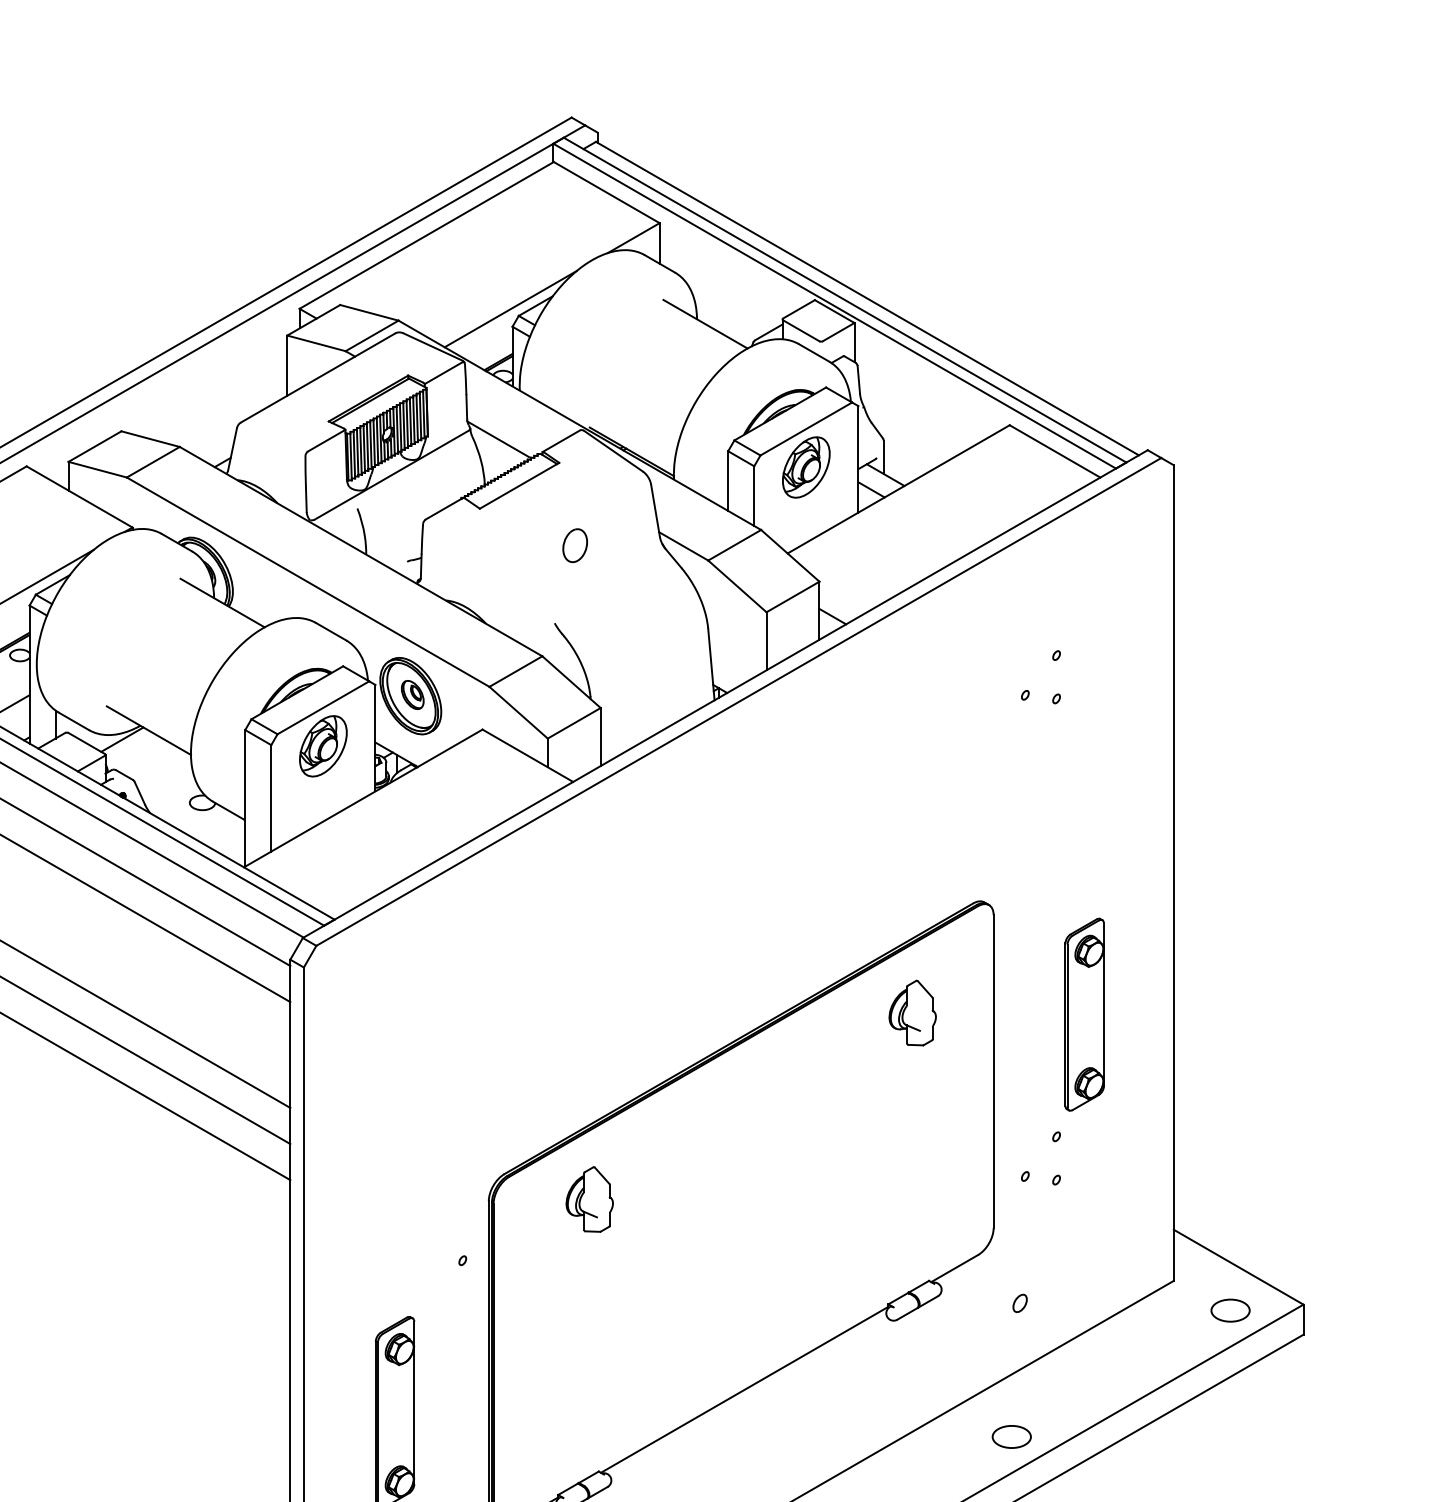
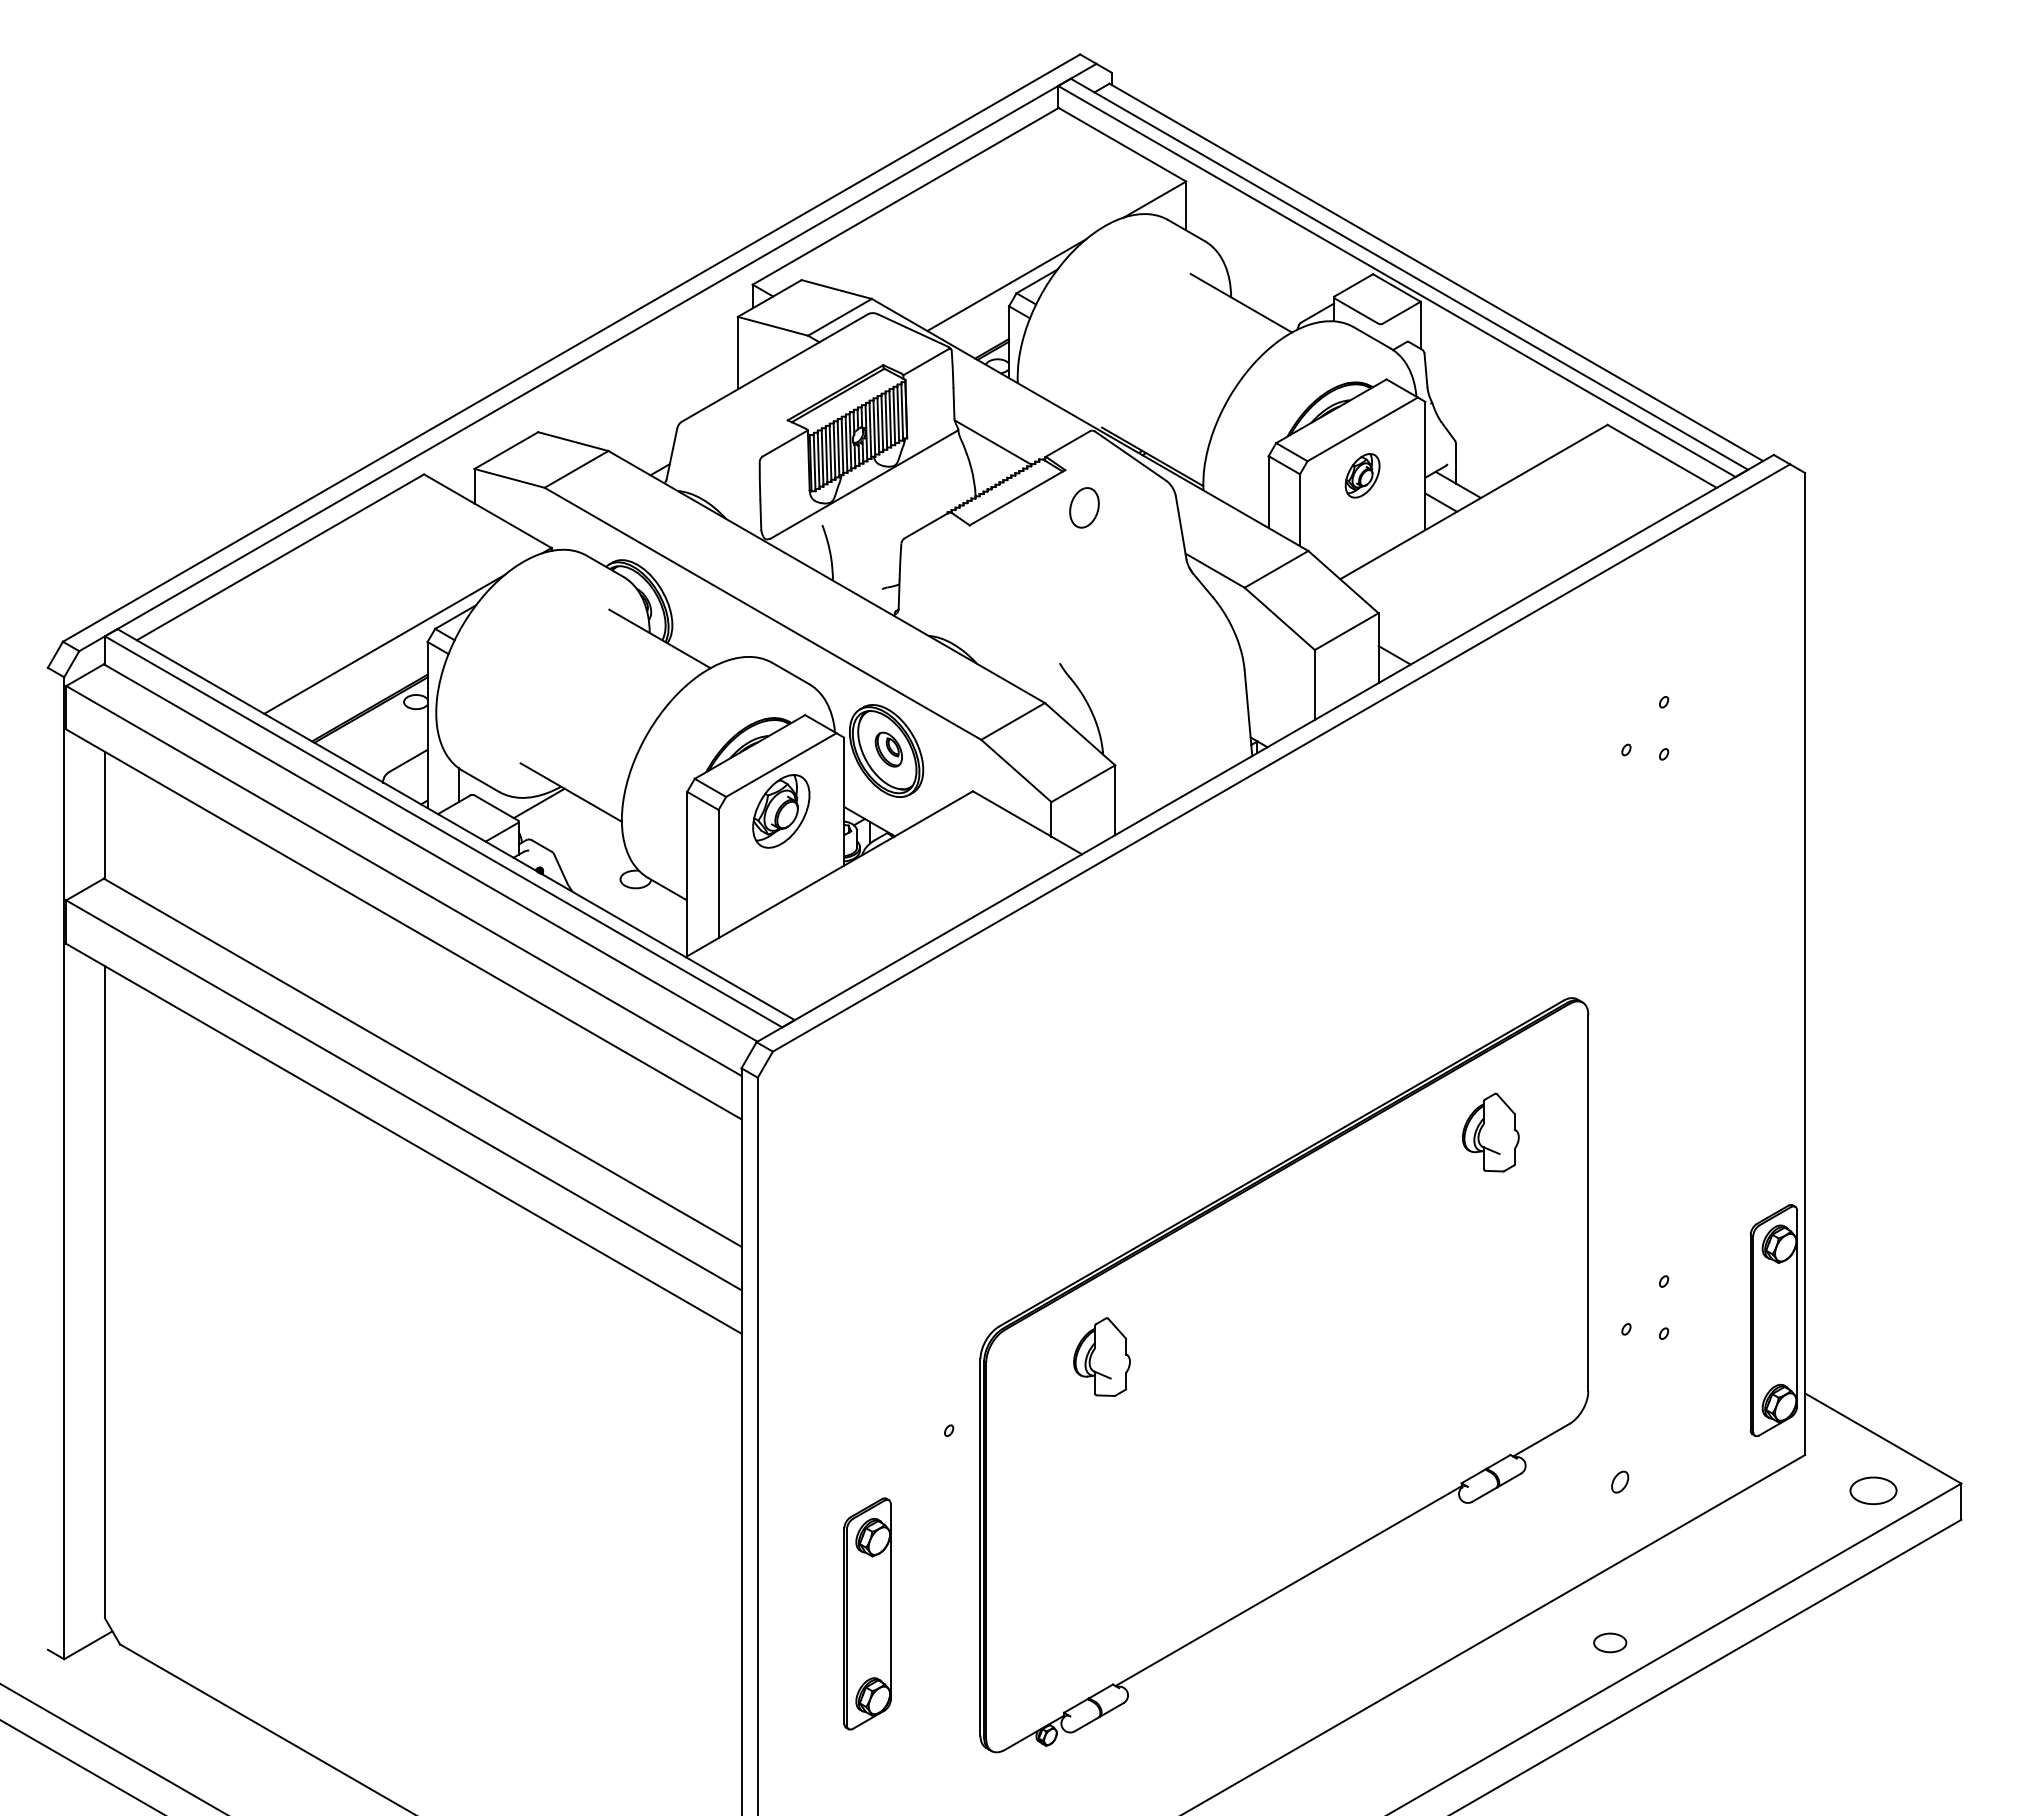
part: (806, 467) -> (1362, 475), size x0.6
part: (575, 545) -> (1084, 507), moved
part: (1084, 1014) -> (1773, 1320), moved
part: (1012, 1436) -> (1610, 1642), size x0.7

